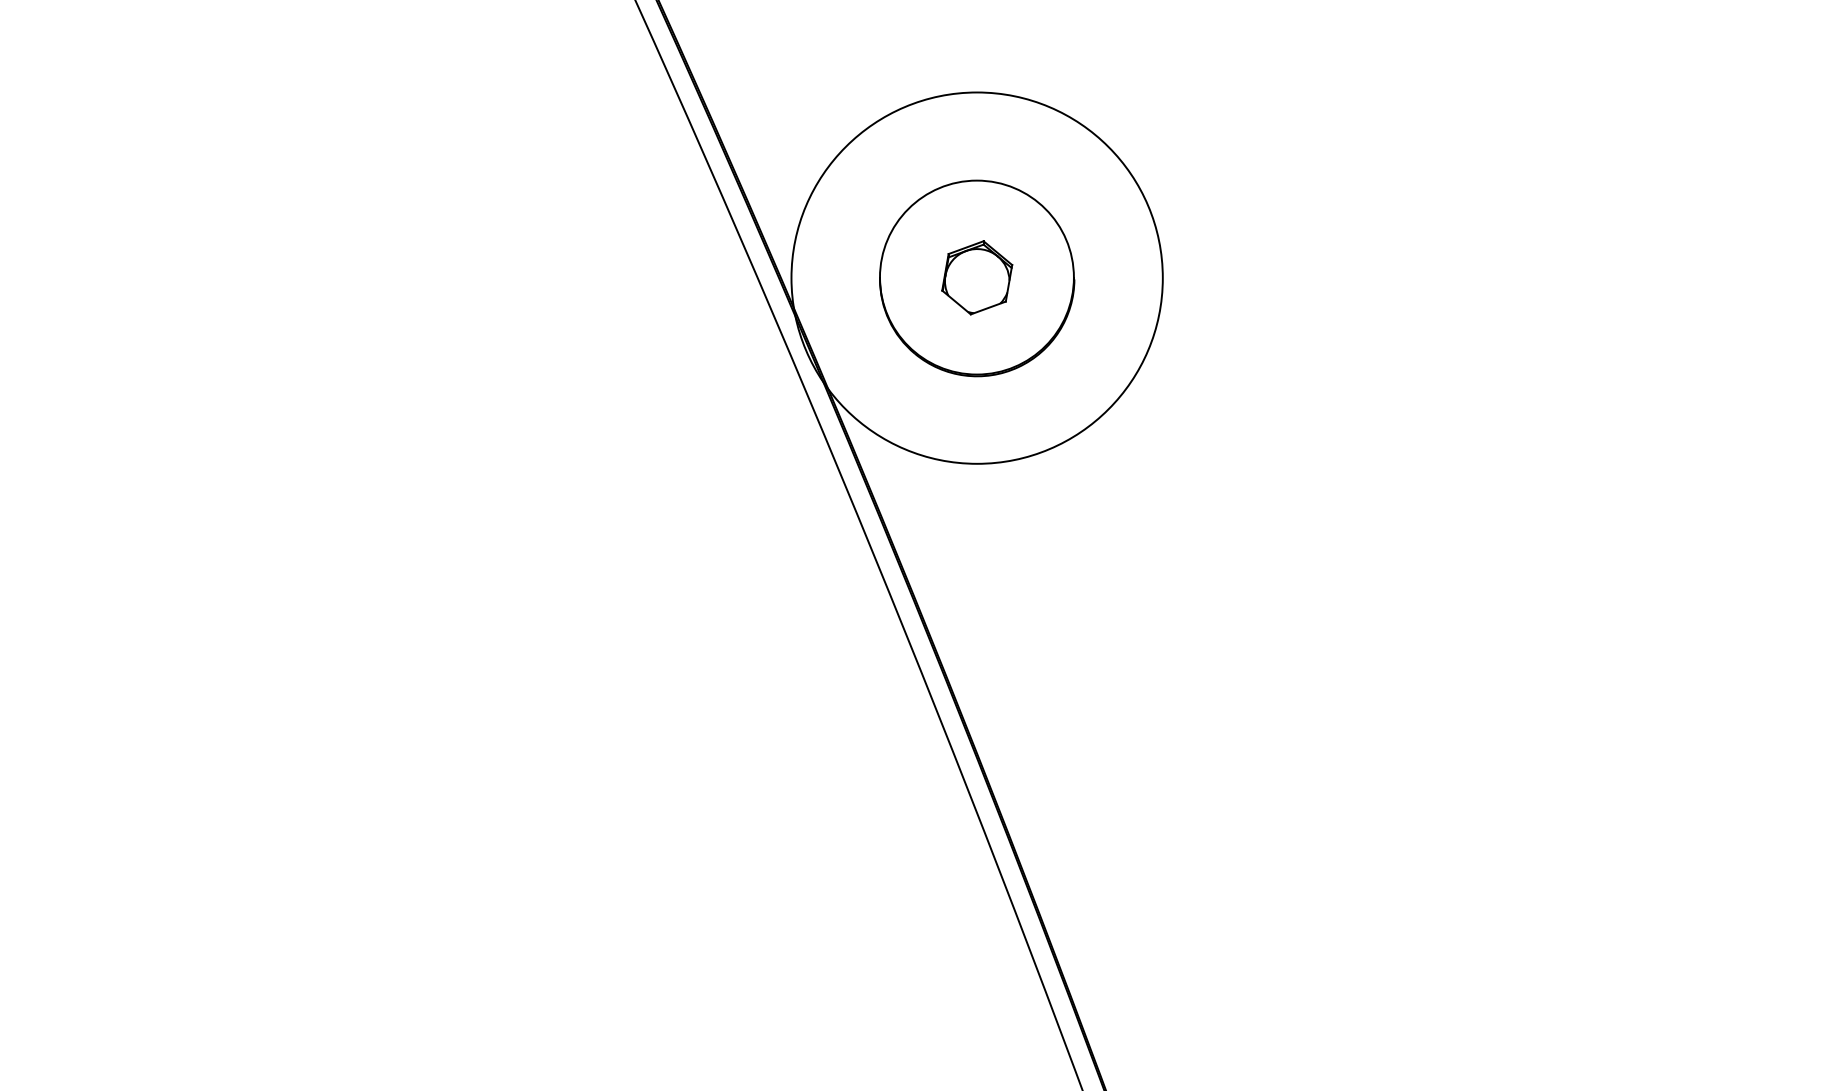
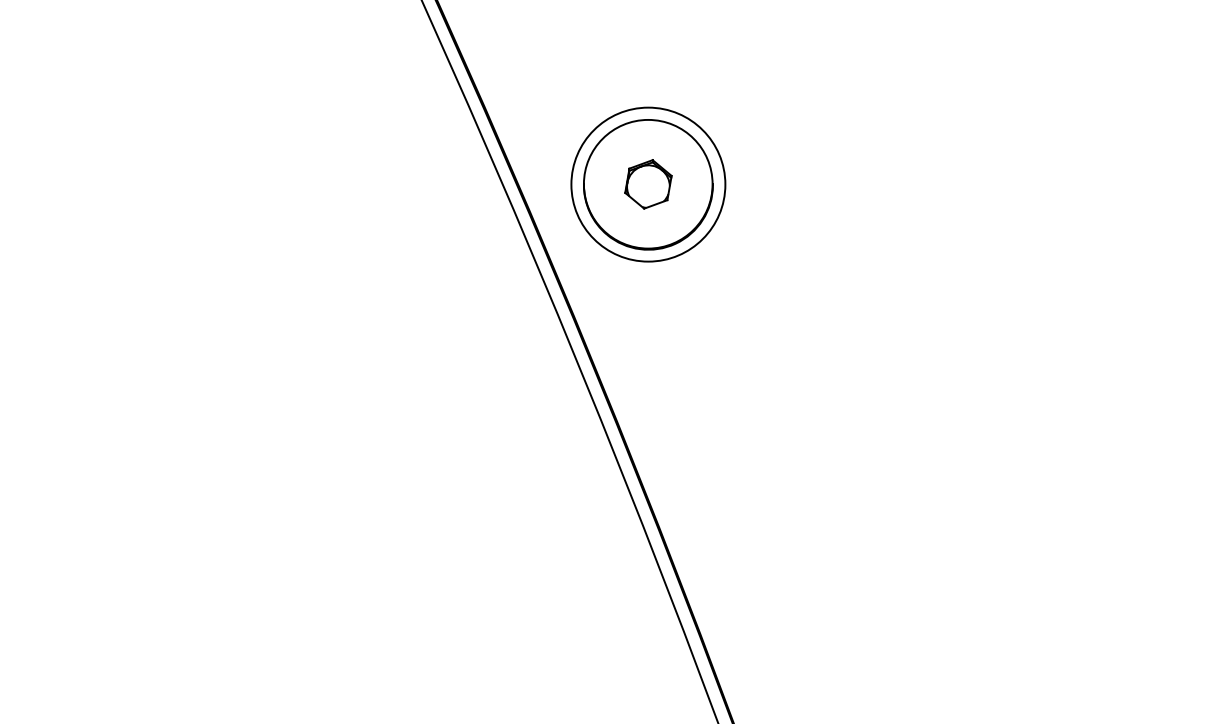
circle: (977, 277) -> (648, 184), size x0.62

